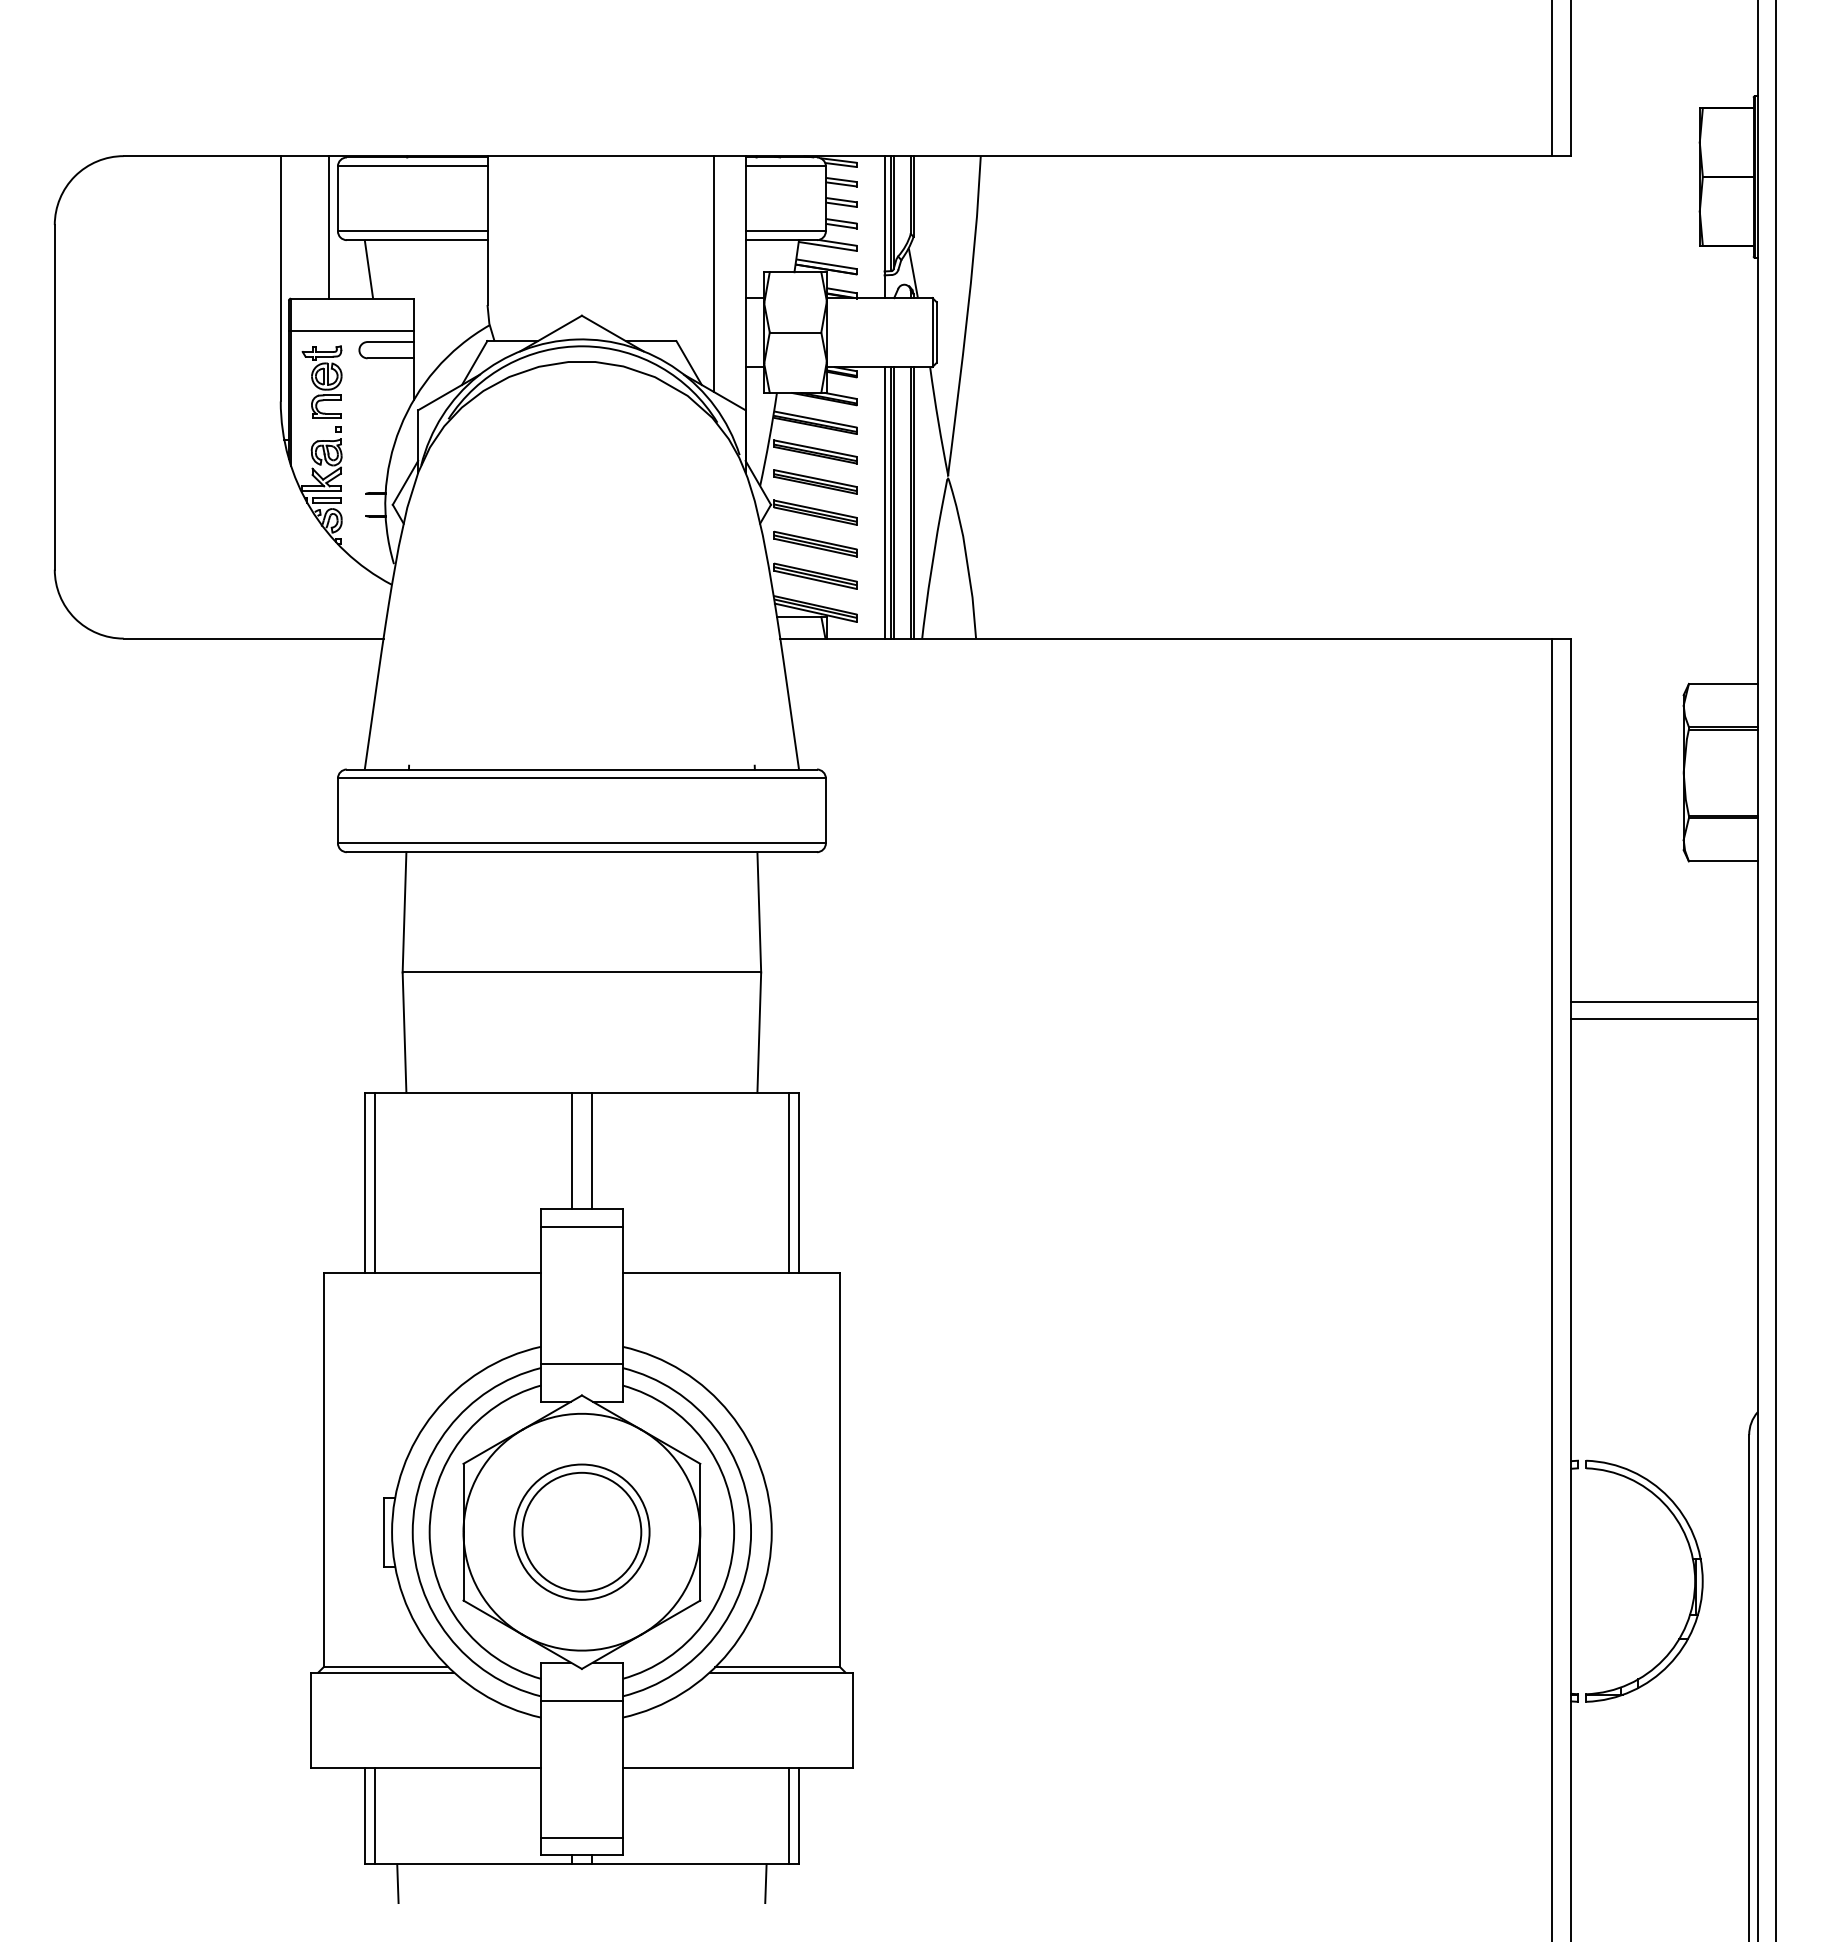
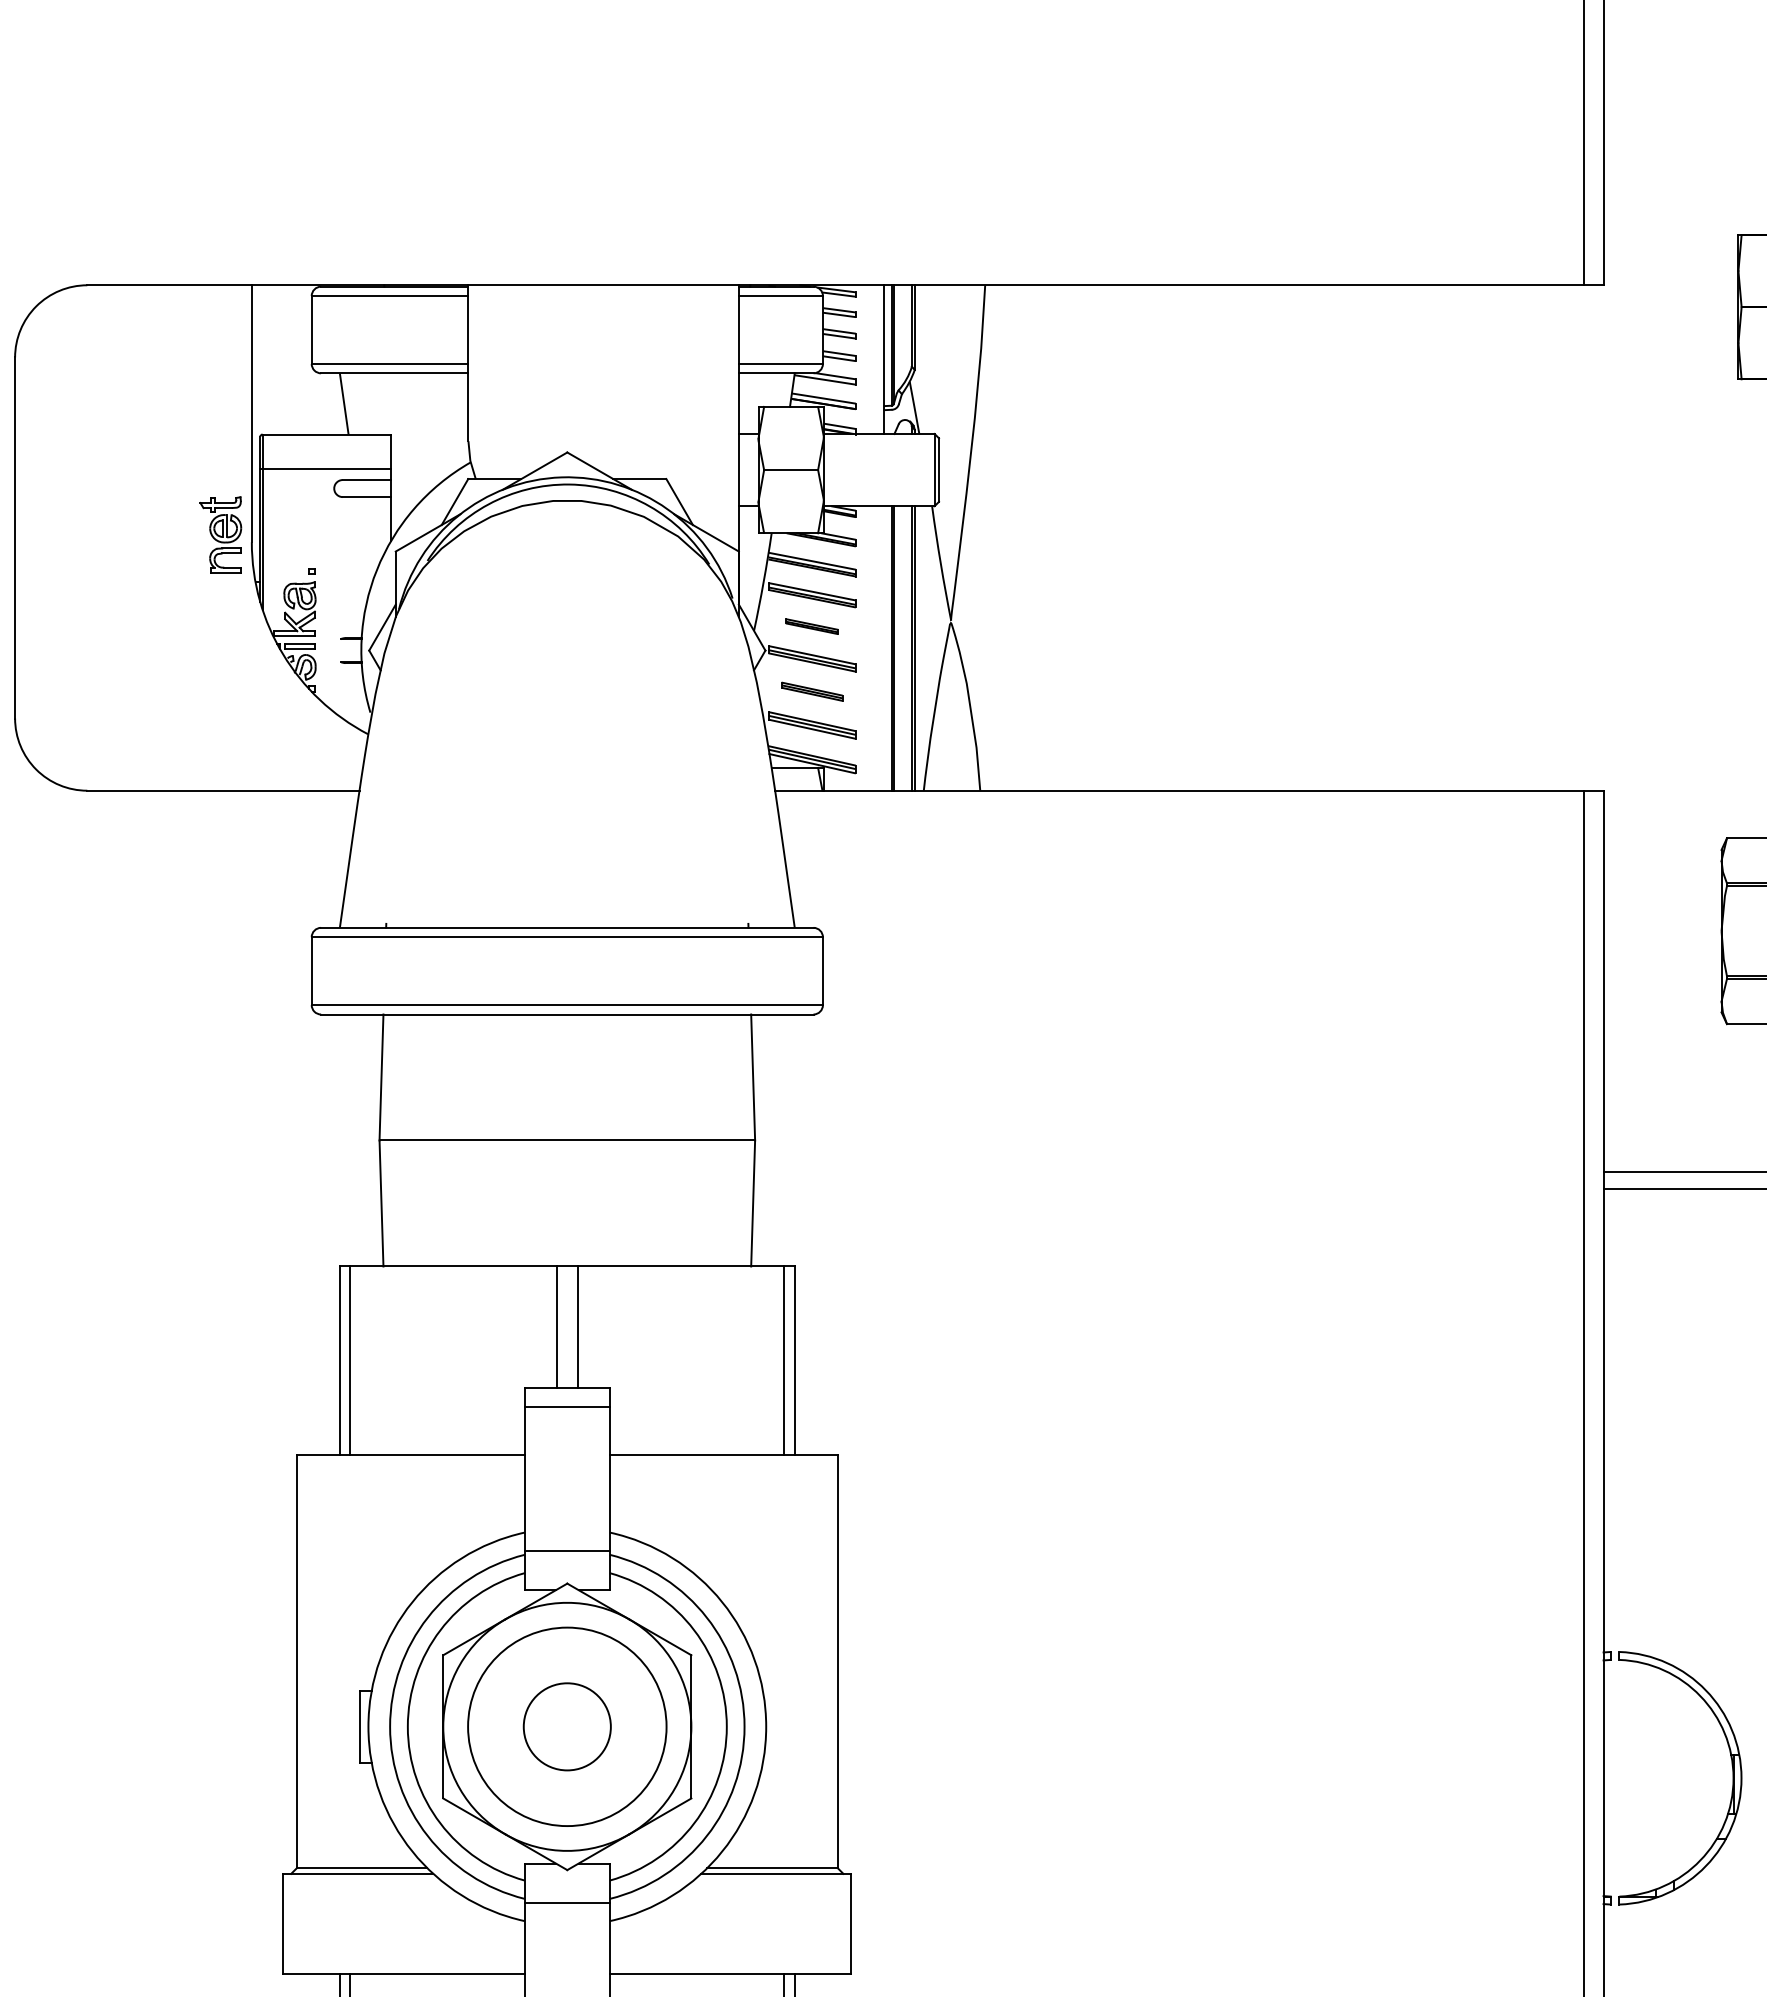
line: (329, 227) -> (302, 360), removed
line: (714, 274) -> (706, 409), removed
part: (321, 381) -> (220, 533), moved
part: (815, 481) -> (812, 626), size x0.6
line: (884, 502) -> (884, 648), removed
part: (815, 543) -> (812, 691), size x0.7
circle: (581, 1531) -> (566, 1726), size x0.7
circle: (581, 1531) -> (566, 1726), size x1.4

